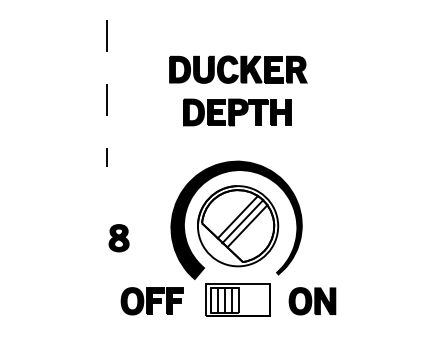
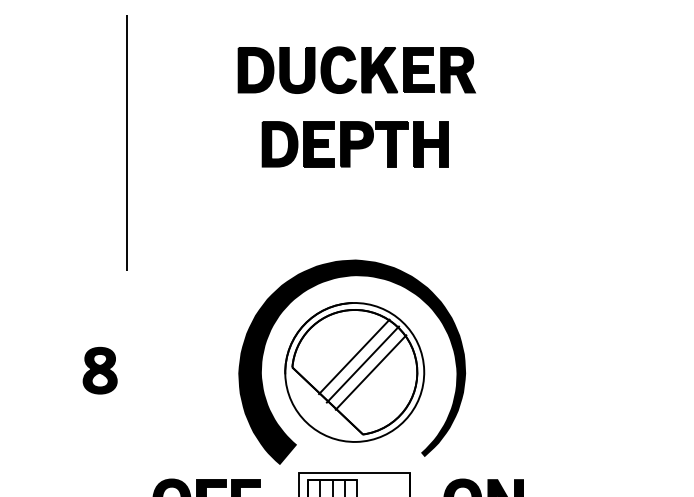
part: (241, 83) -> (362, 94), moved
line: (106, 93) -> (126, 142), dashed -> solid
part: (118, 238) -> (99, 371), moved

